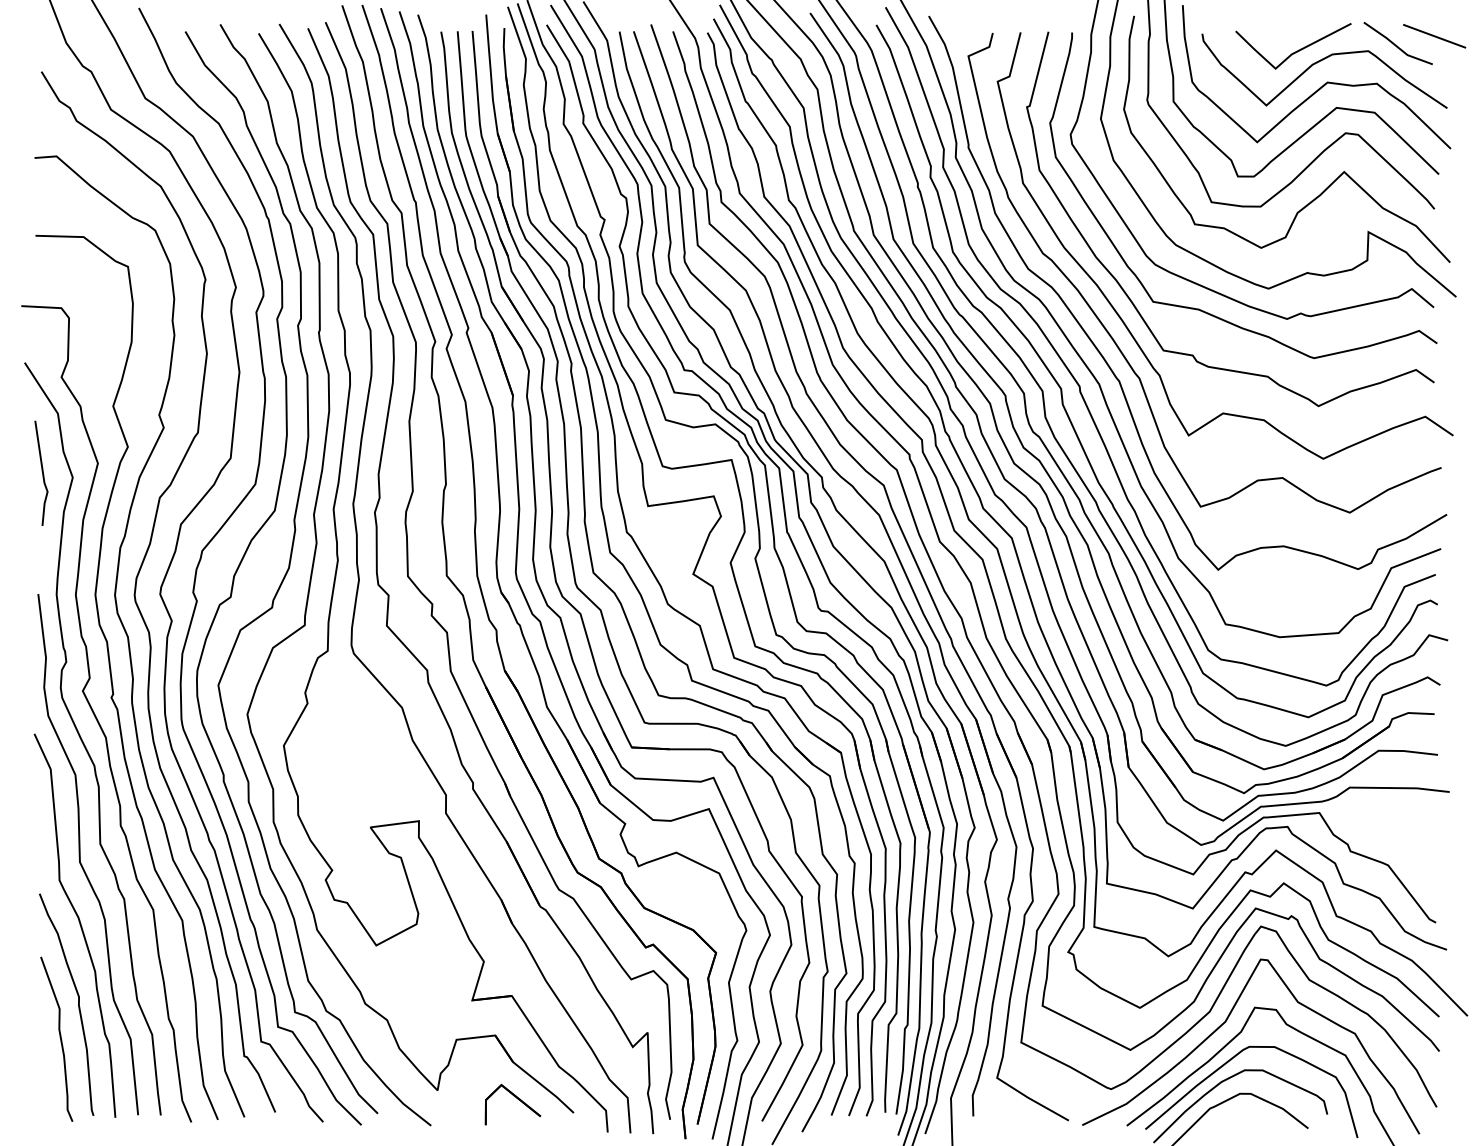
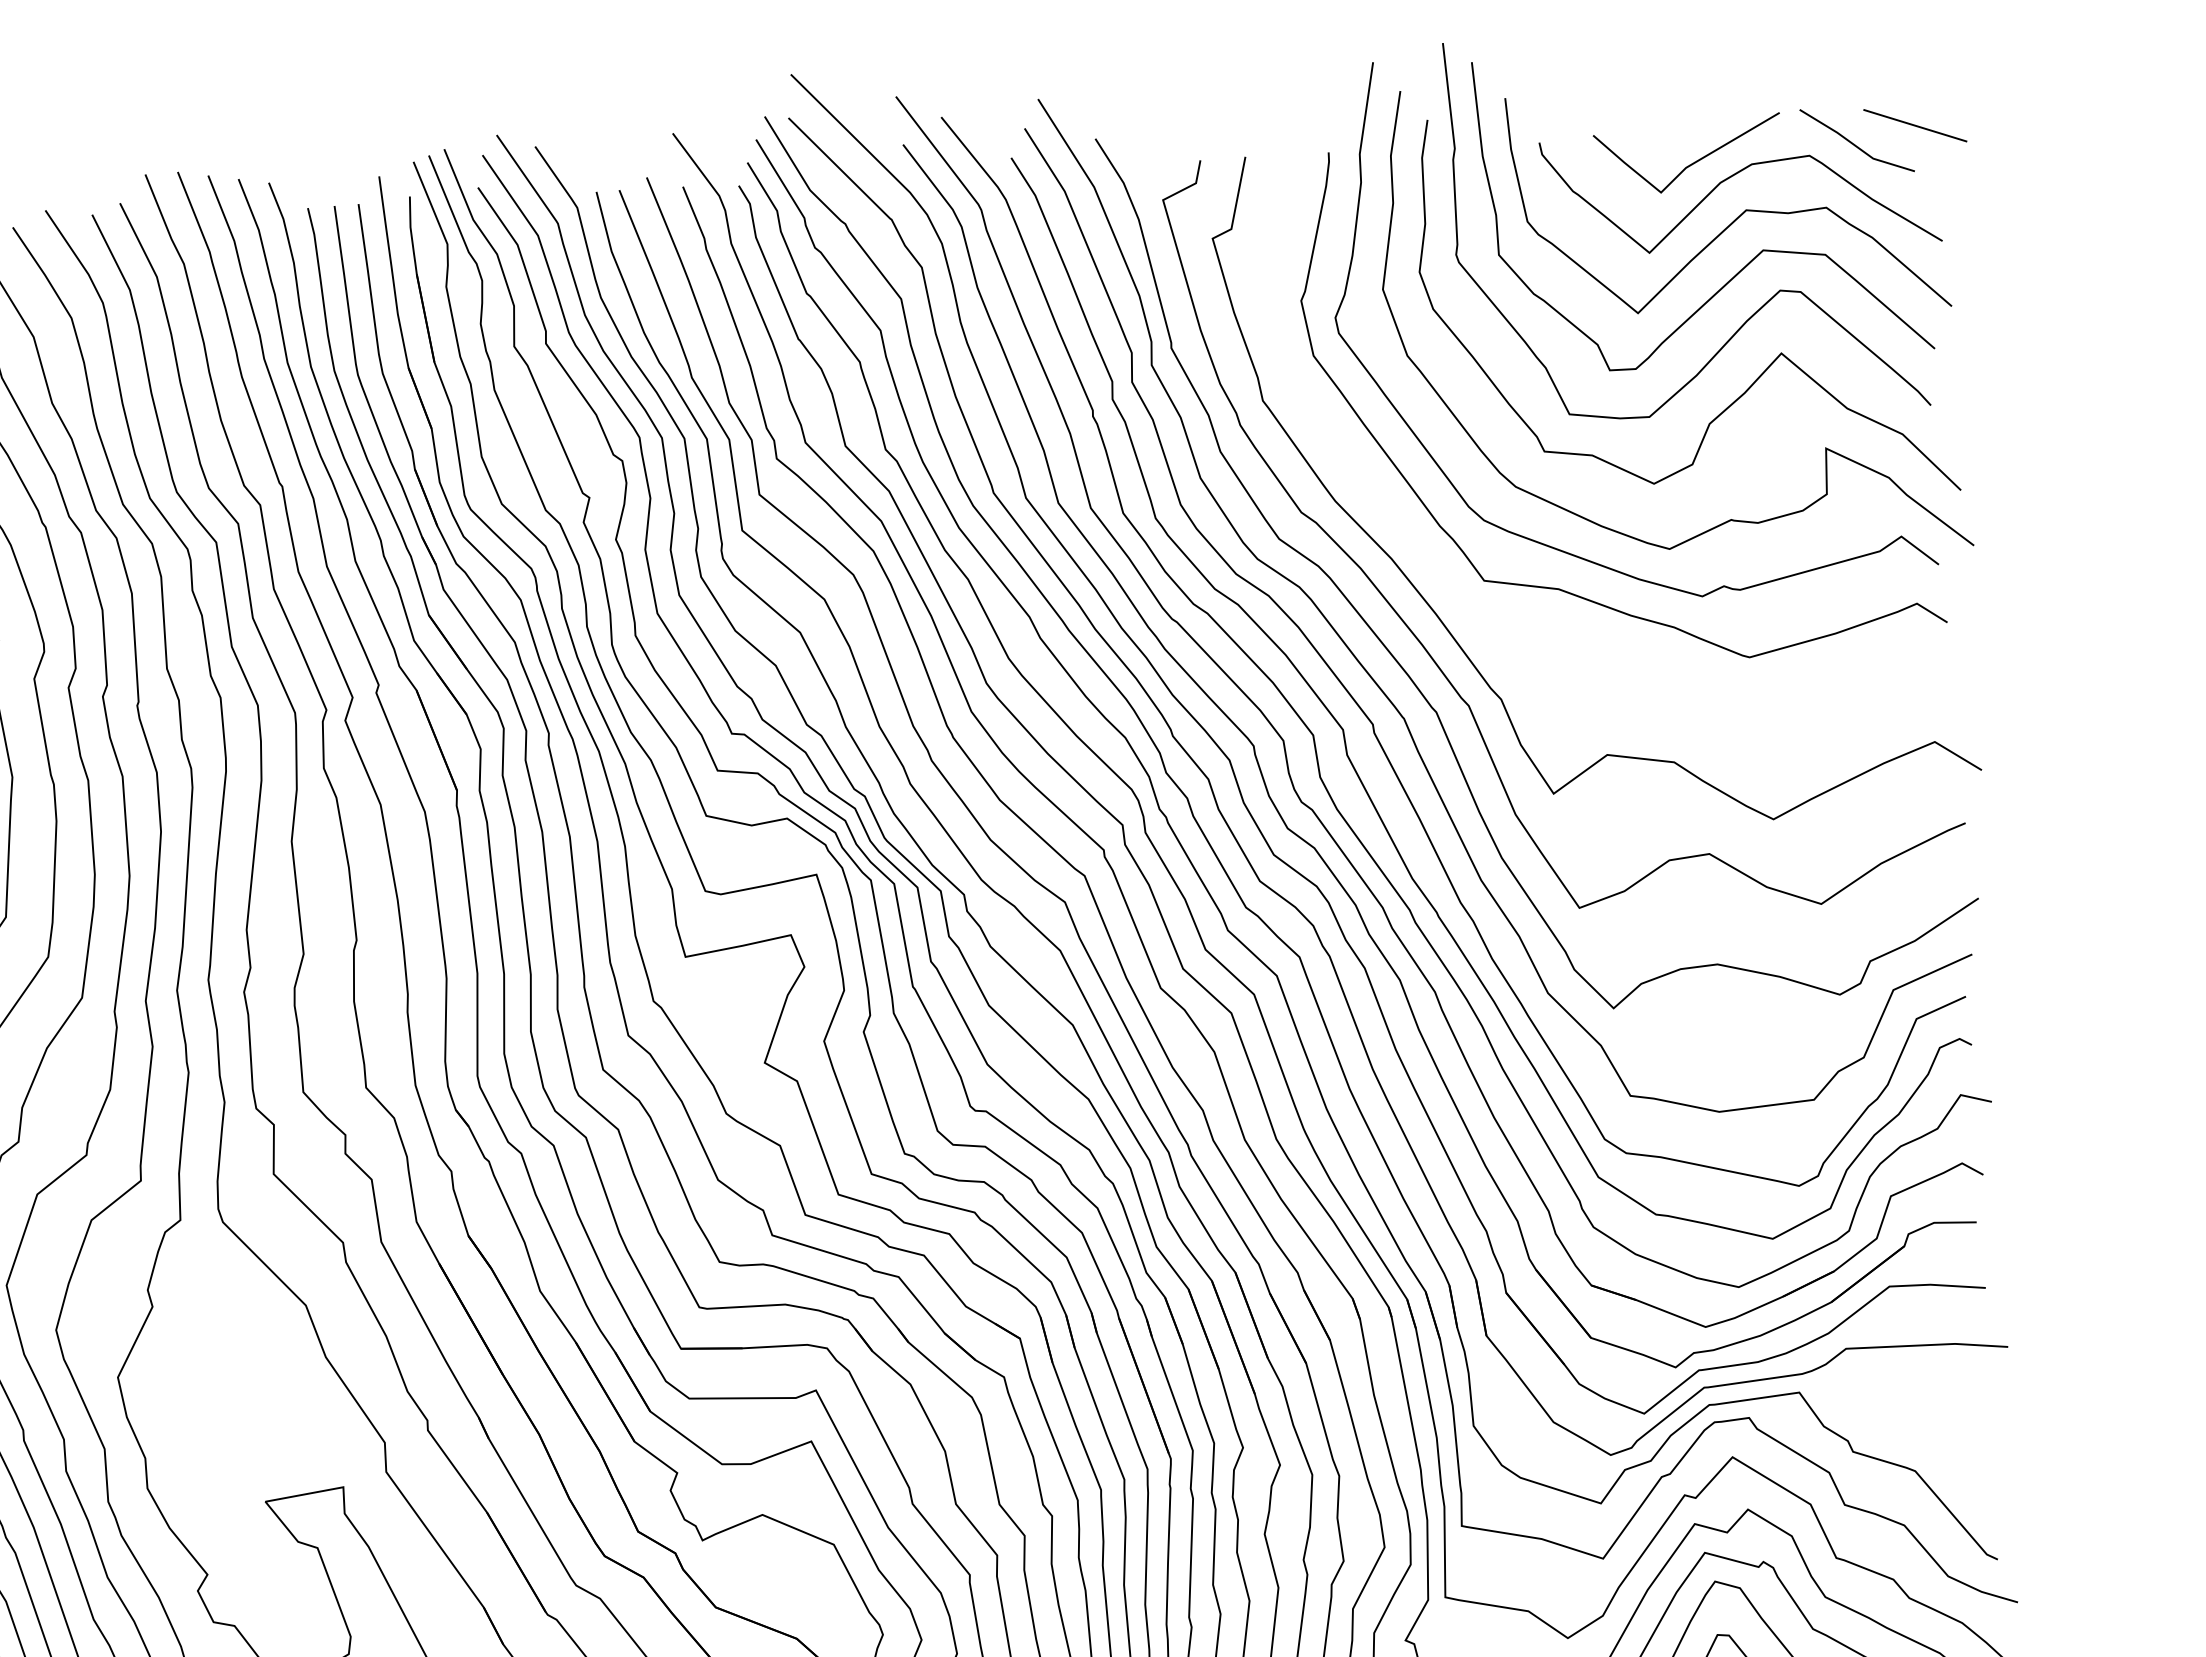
curve: (1126, 292) -> (1440, 568), removed

